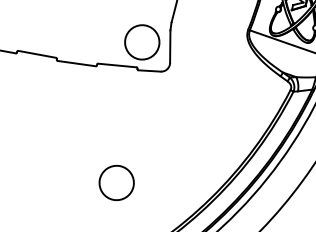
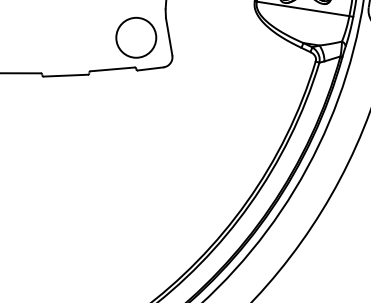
circle: (116, 182) -> (136, 203), removed

